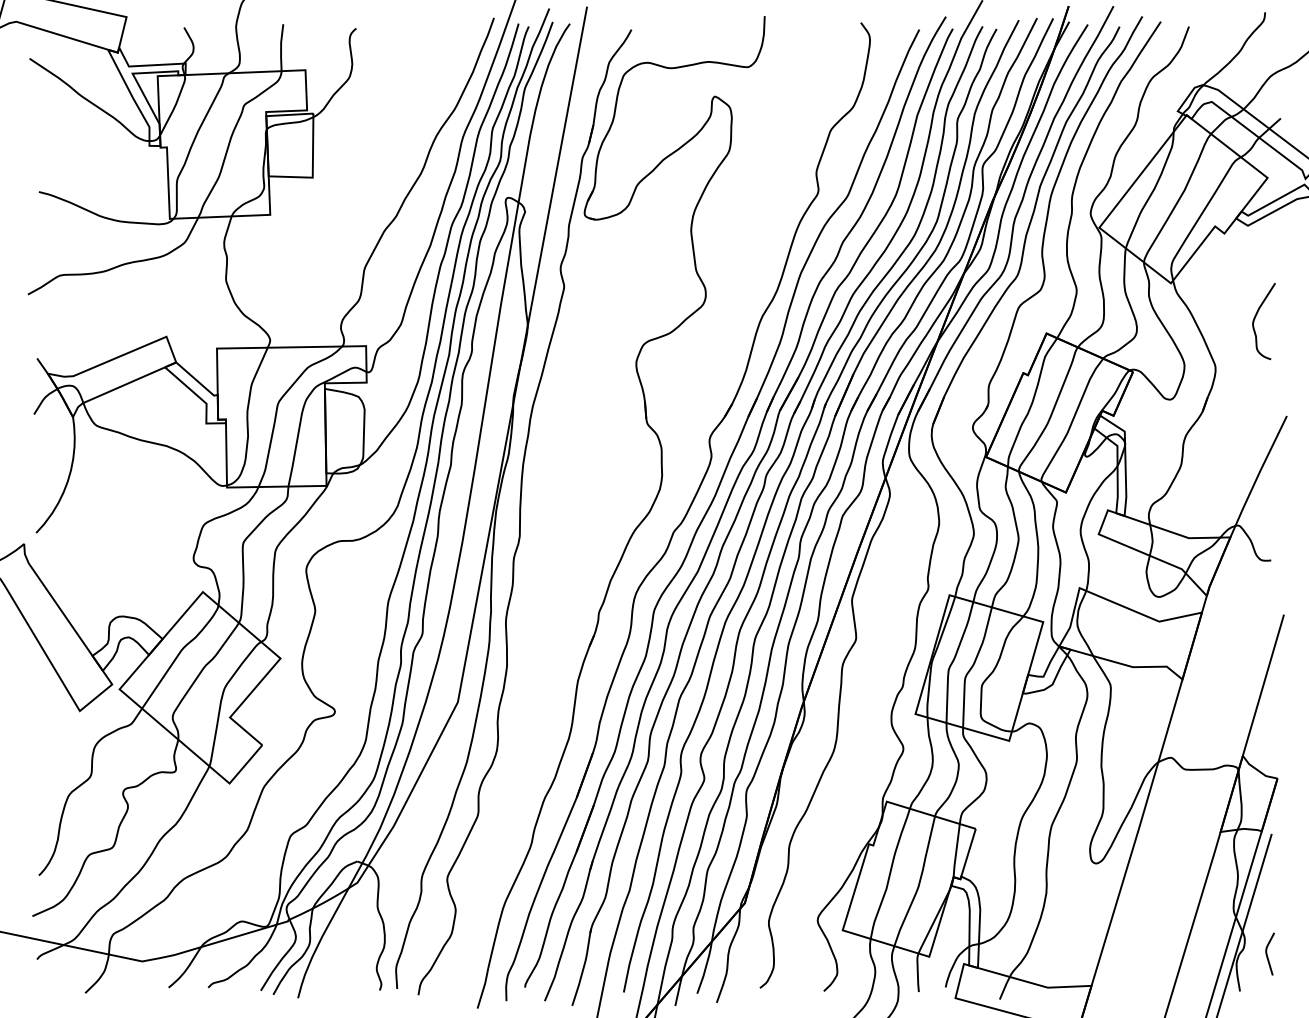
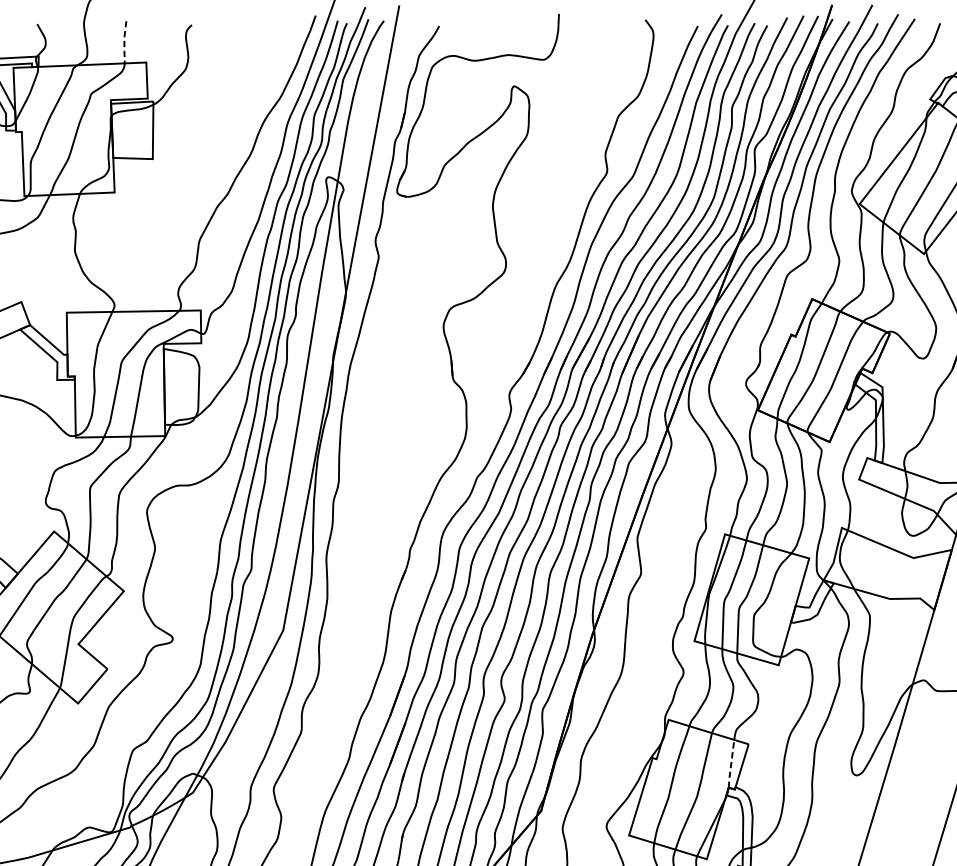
line: (281, 47) -> (124, 42), solid -> dashed
line: (956, 850) -> (731, 763), solid -> dashed

